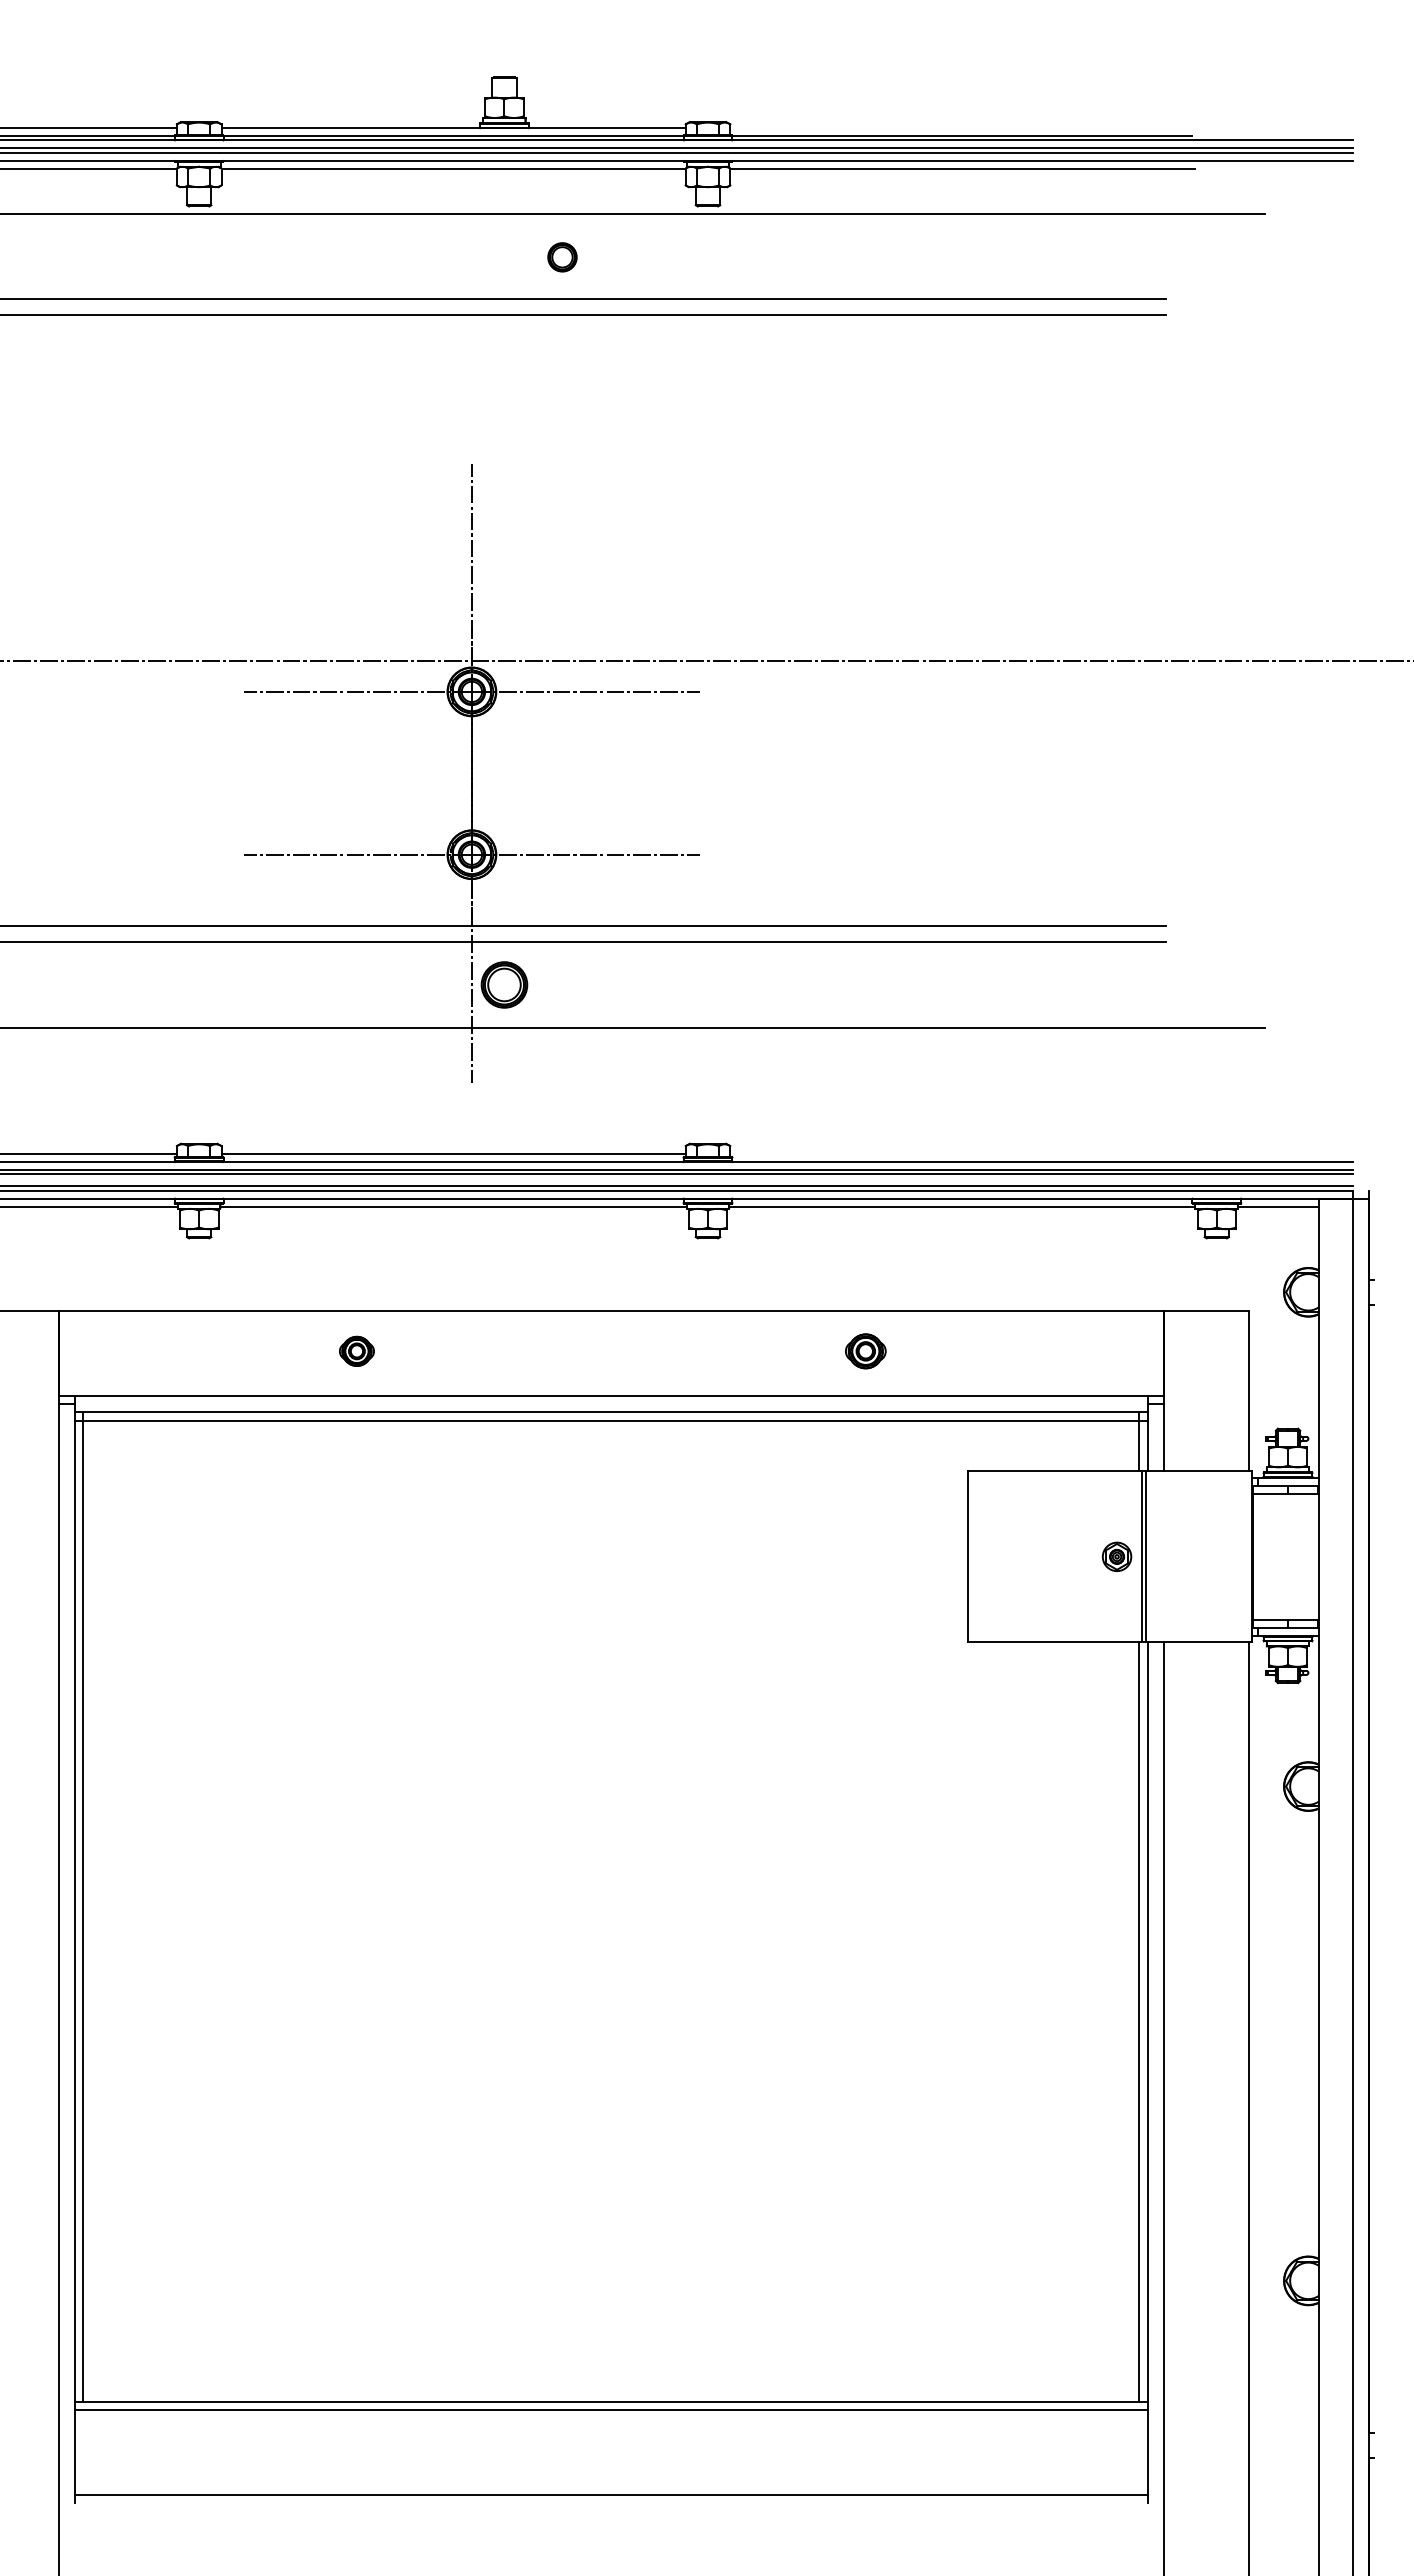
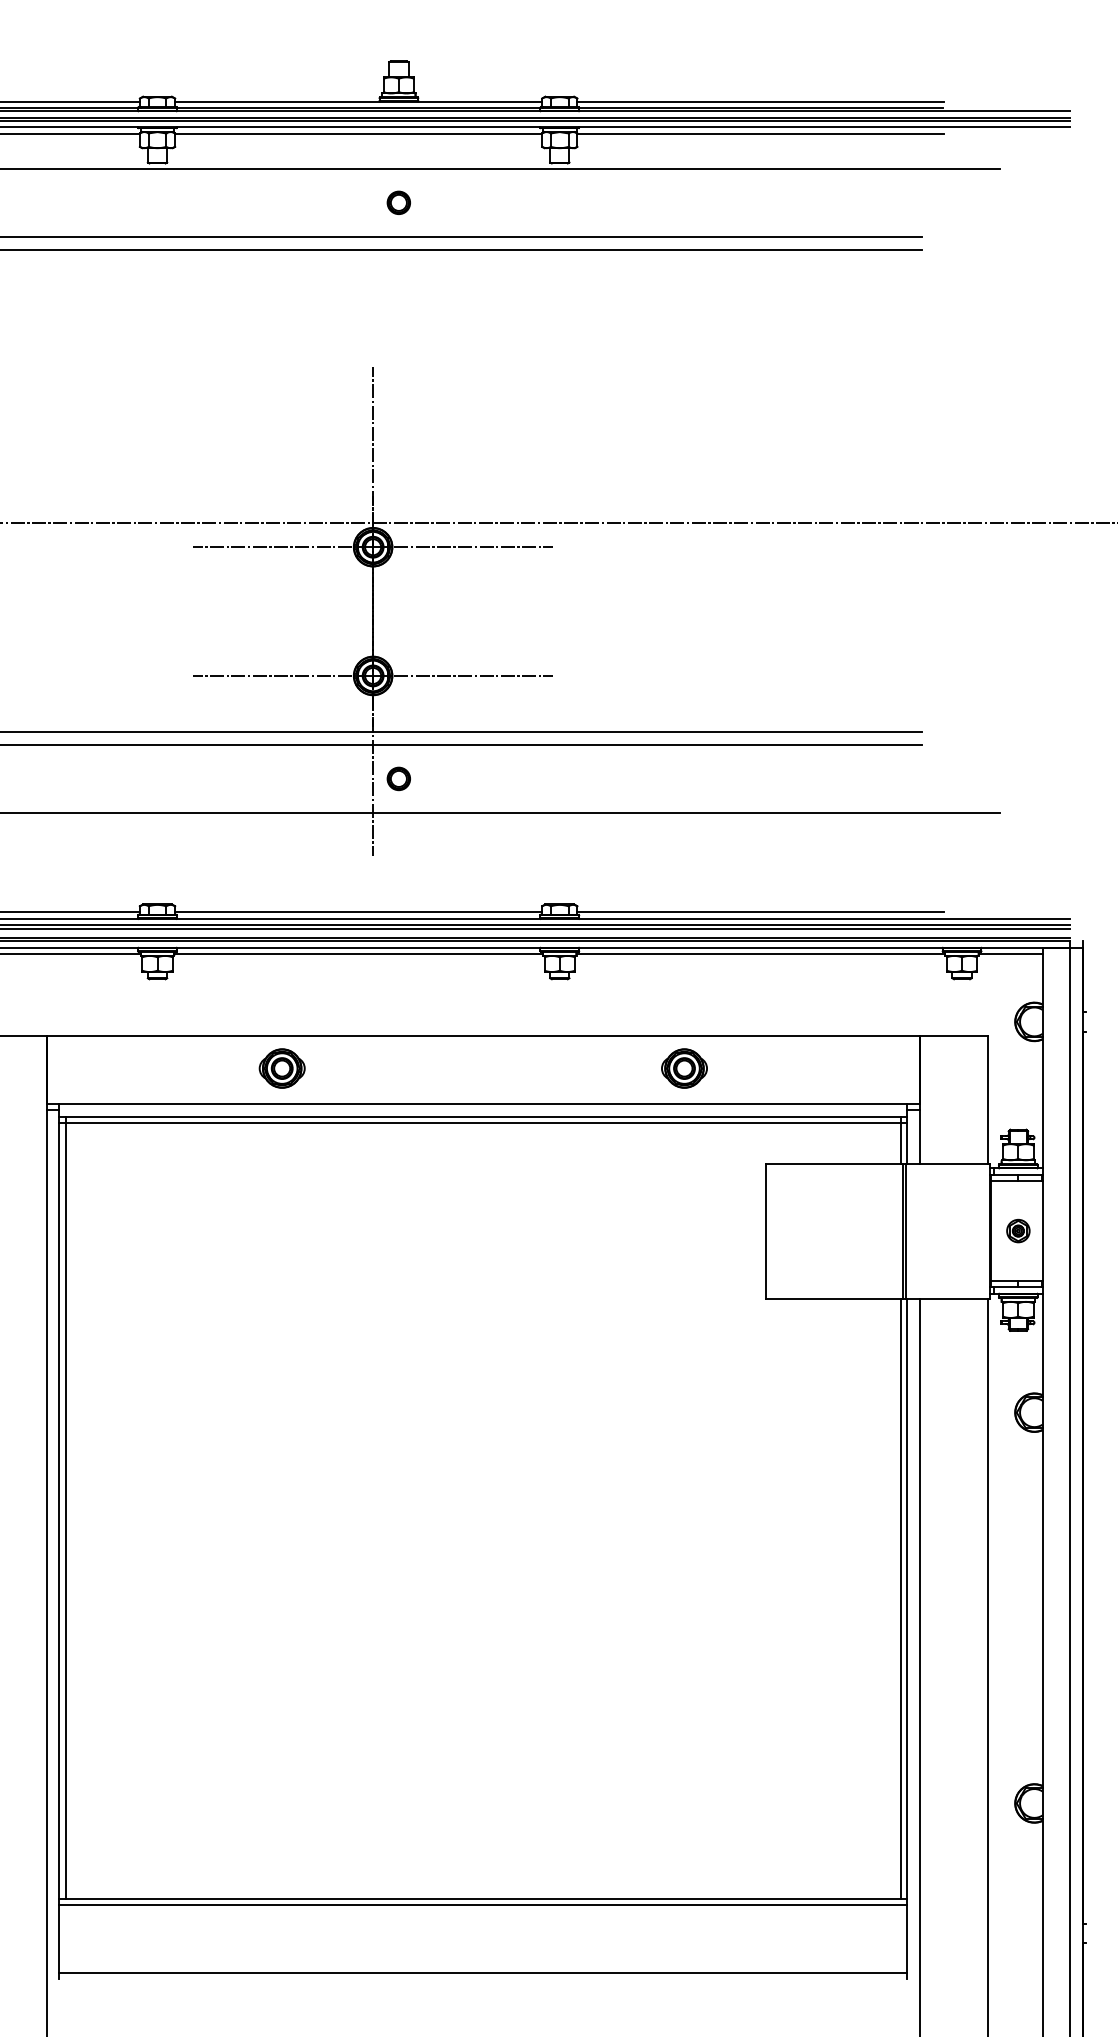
line: (962, 128) -> (760, 101), added
part: (562, 257) -> (398, 202), moved
part: (504, 984) -> (398, 778), size x0.62
line: (962, 1153) -> (760, 912), added
part: (356, 1351) -> (281, 1068), size x1.67
part: (865, 1351) -> (684, 1068), size x1.43
part: (1116, 1556) -> (1017, 1230), moved

